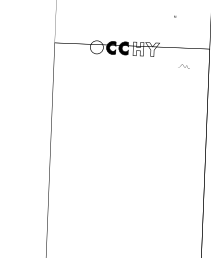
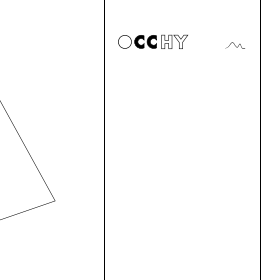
part: (124, 48) -> (152, 41), moved
part: (183, 66) -> (234, 45), size x1.67

